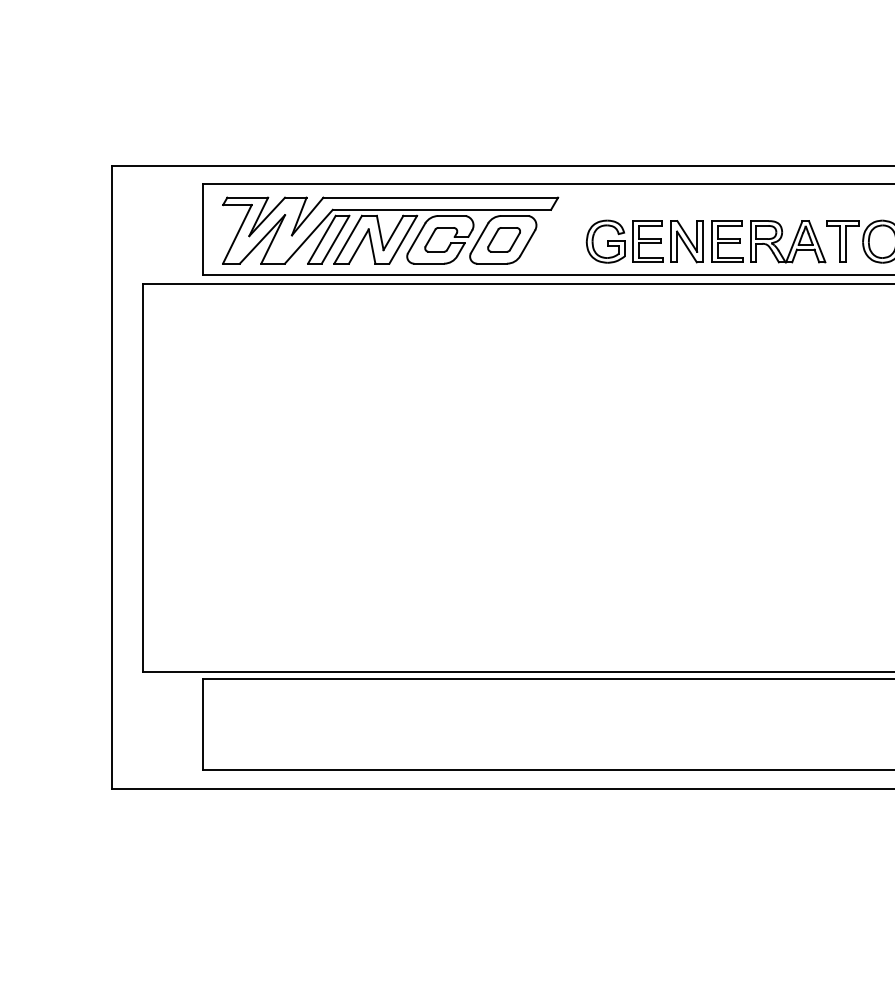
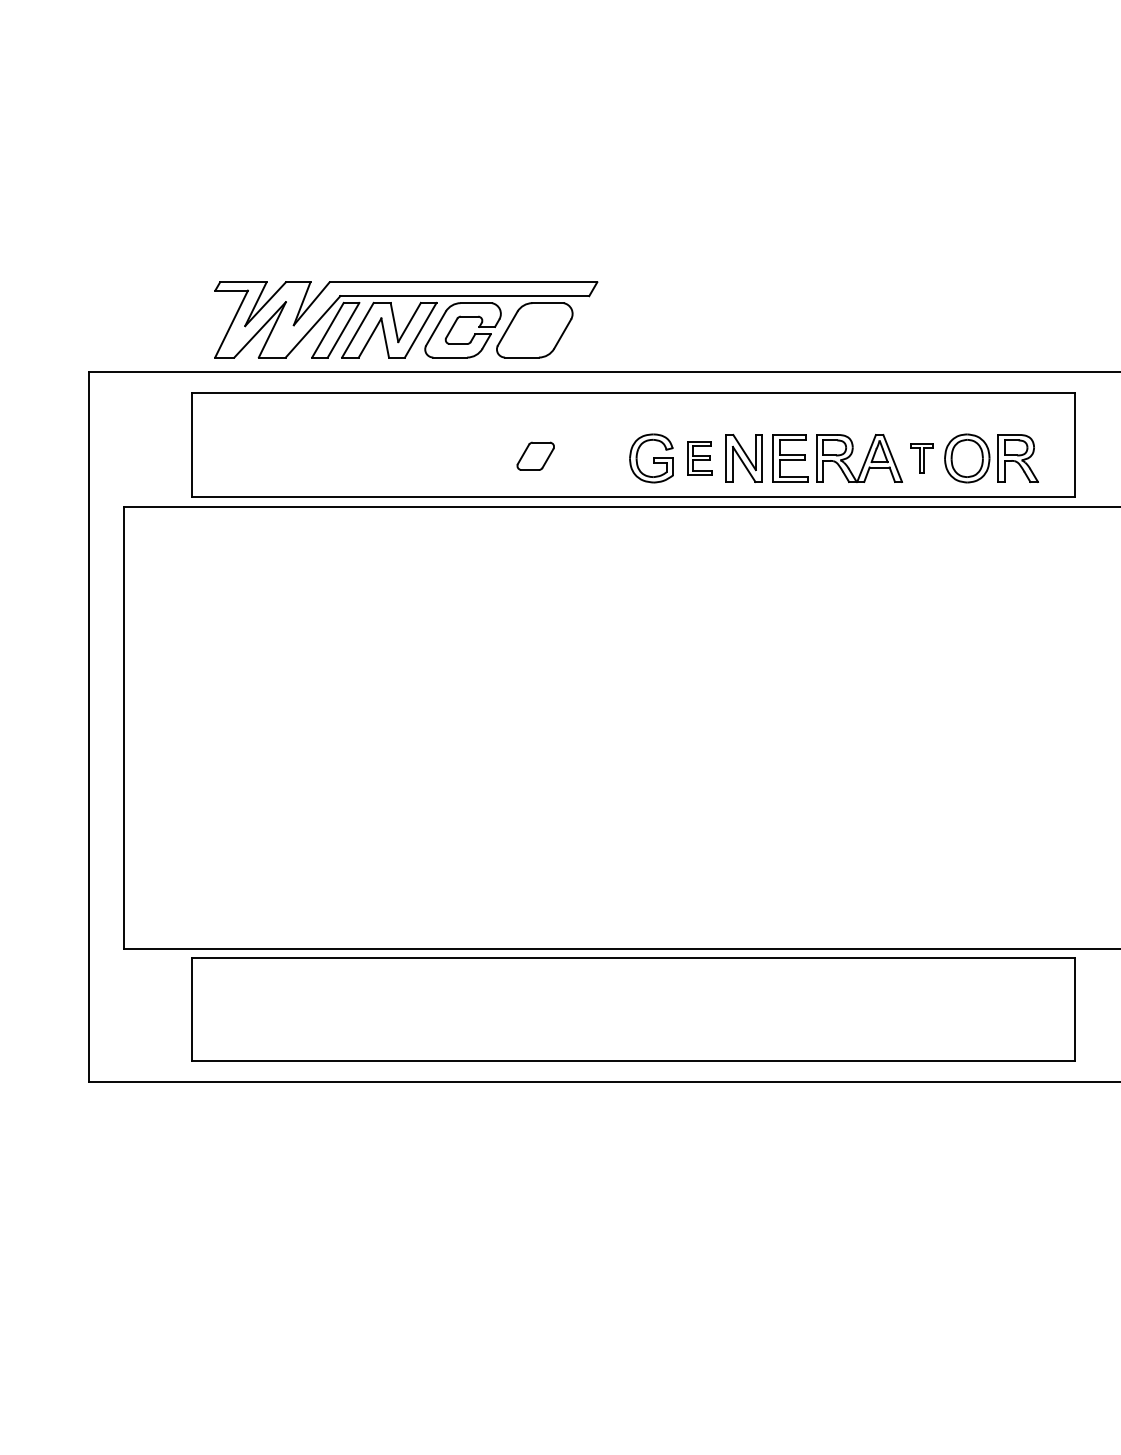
part: (390, 230) -> (406, 319), moved
part: (647, 241) -> (699, 458), size x0.7
part: (842, 241) -> (921, 458), size x0.6

